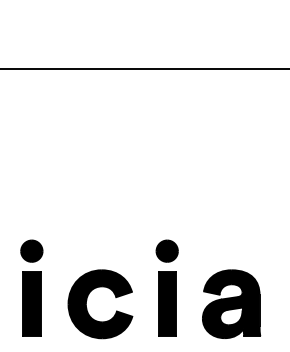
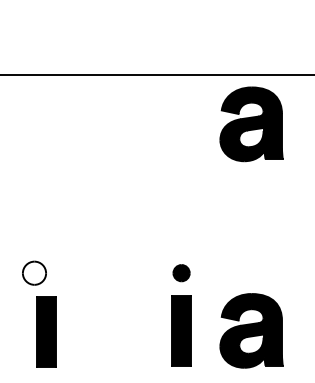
part: (231, 113) -> (251, 123), added
fill: (31, 250) -> (34, 272), removed
part: (166, 250) -> (180, 272), size x0.7
part: (87, 300) -> (94, 326), removed
part: (31, 303) -> (46, 331), moved

